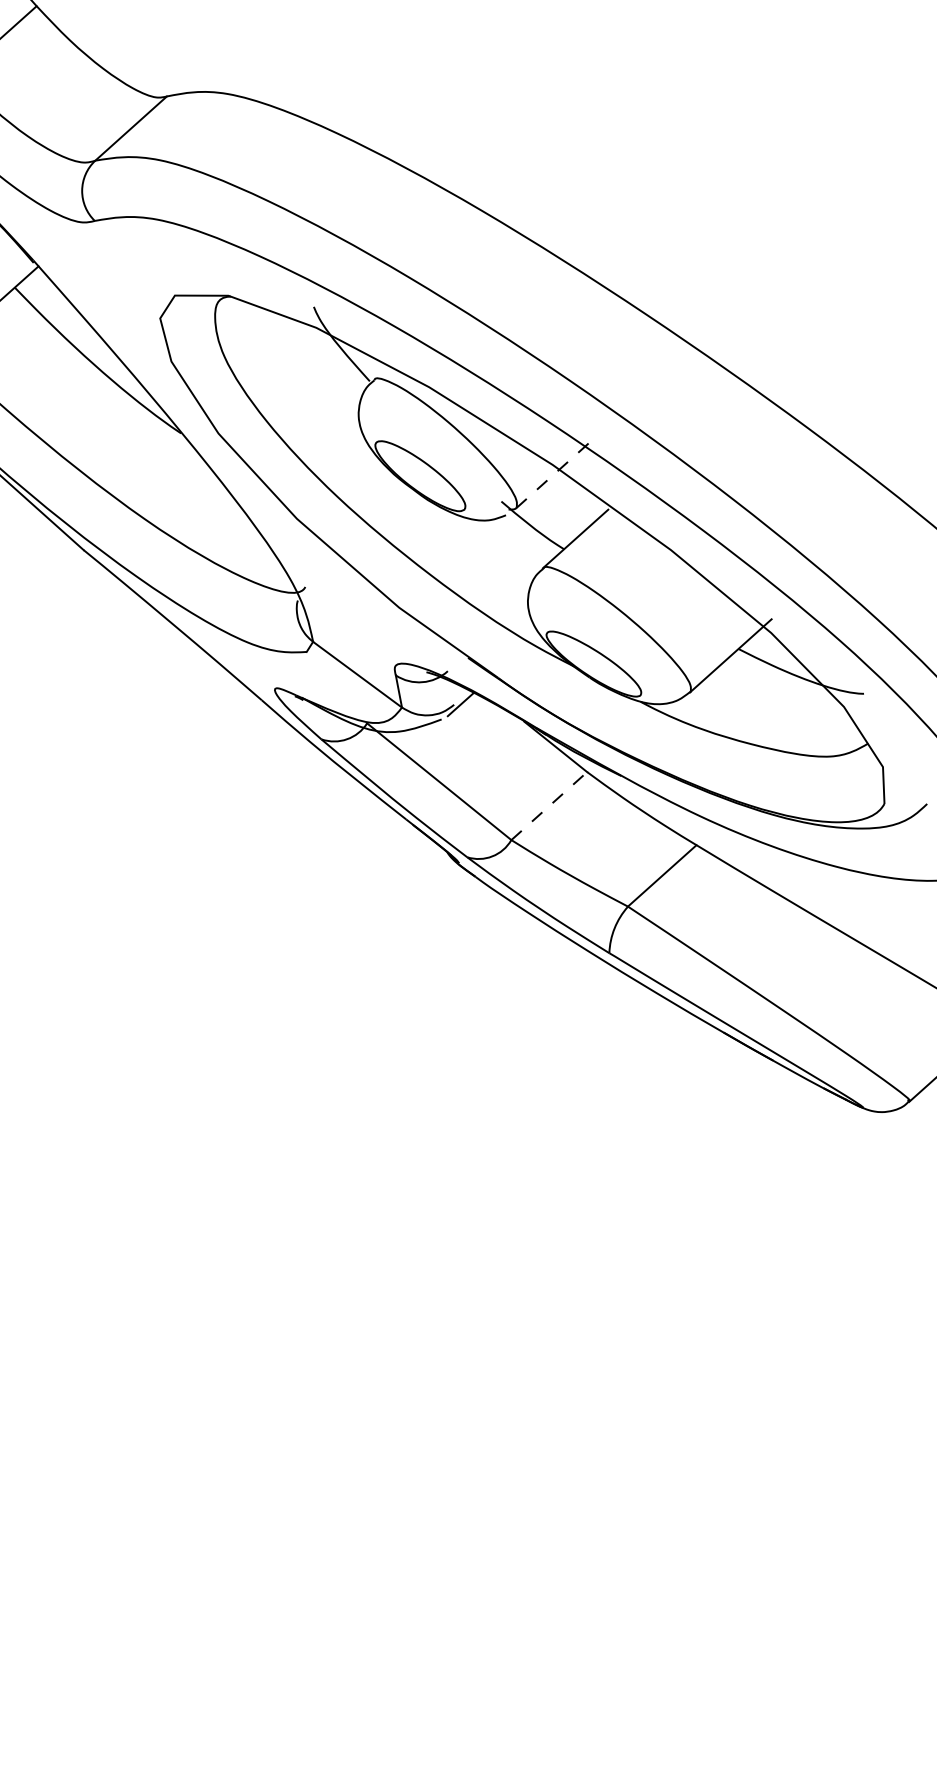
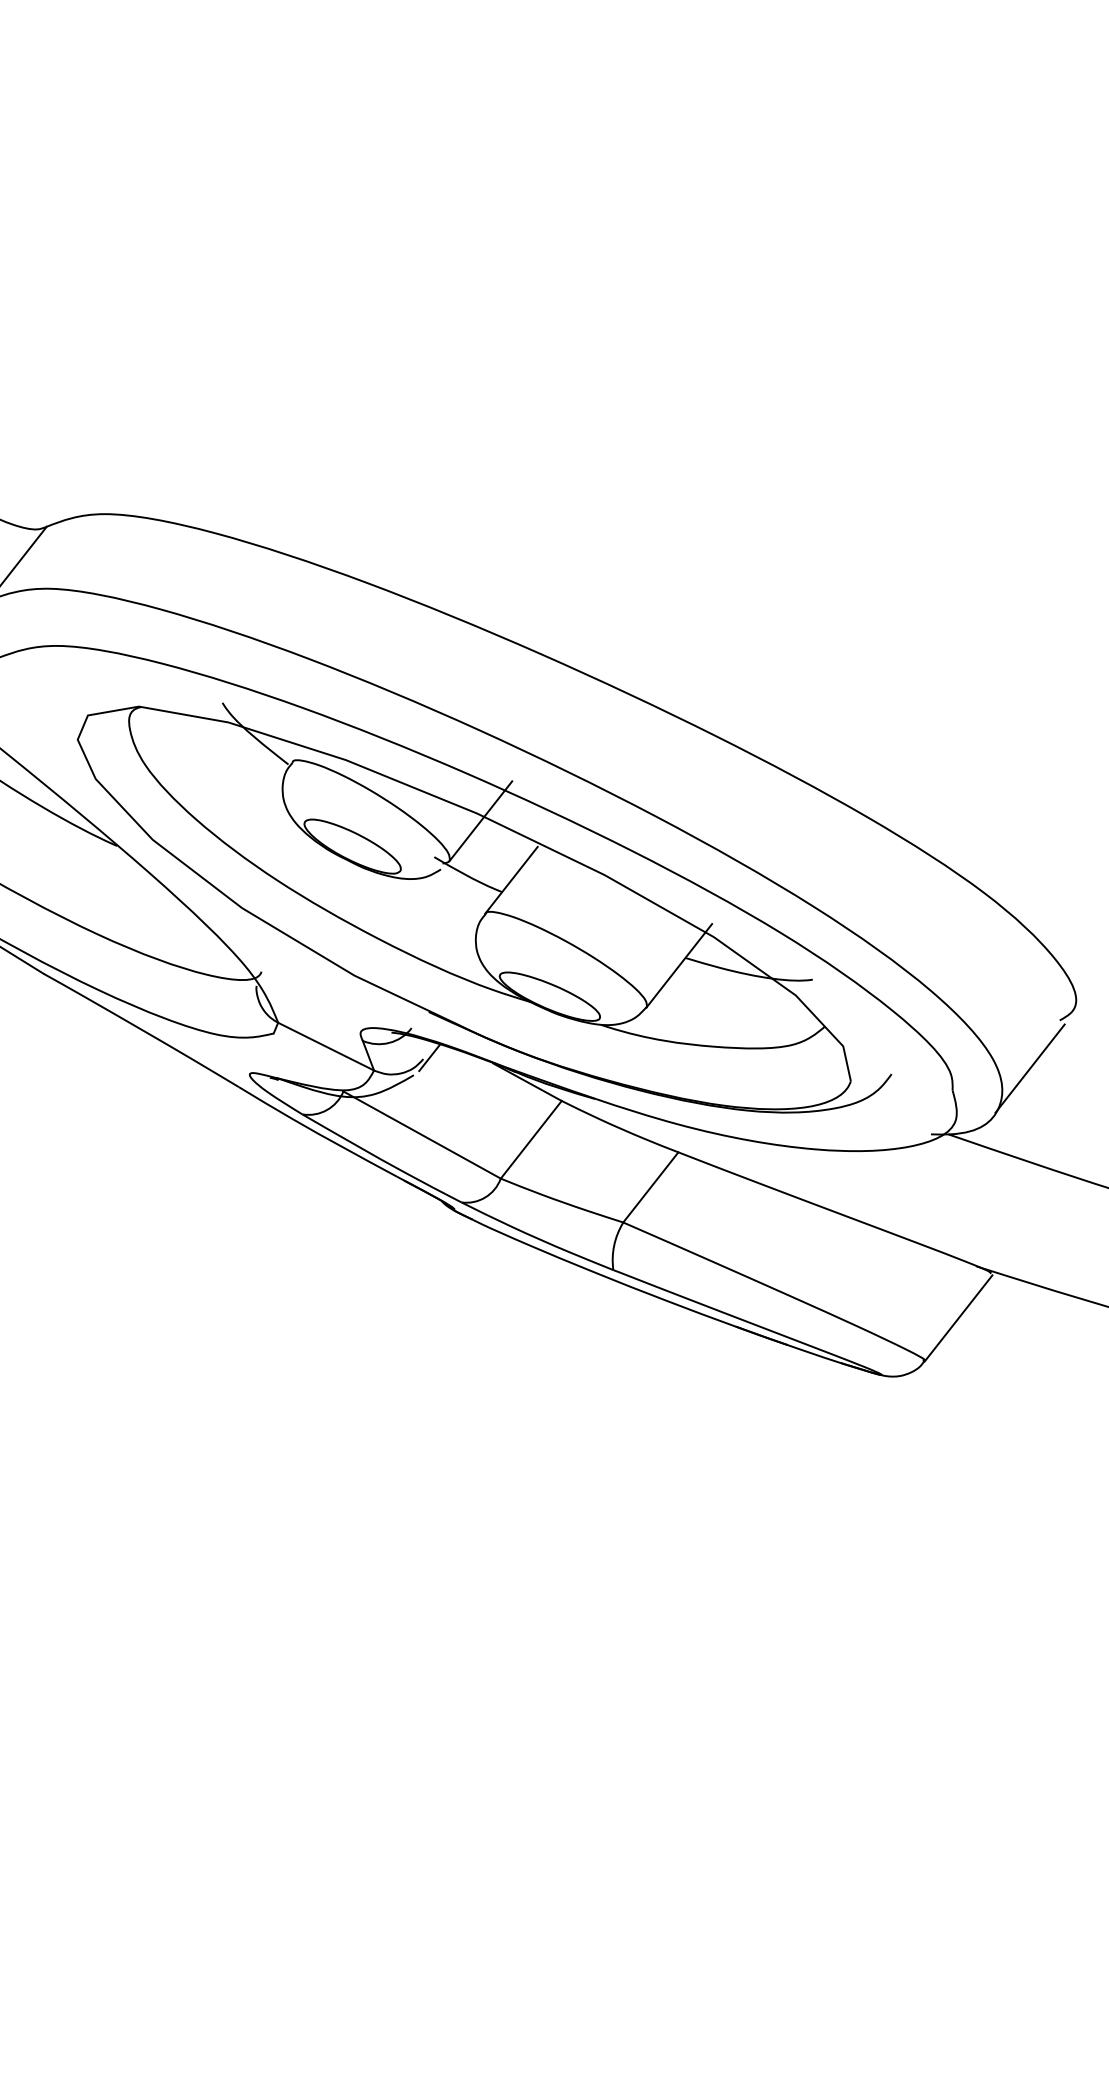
line: (554, 473) -> (480, 821), dashed -> solid
line: (549, 805) -> (531, 1139), dashed -> solid

